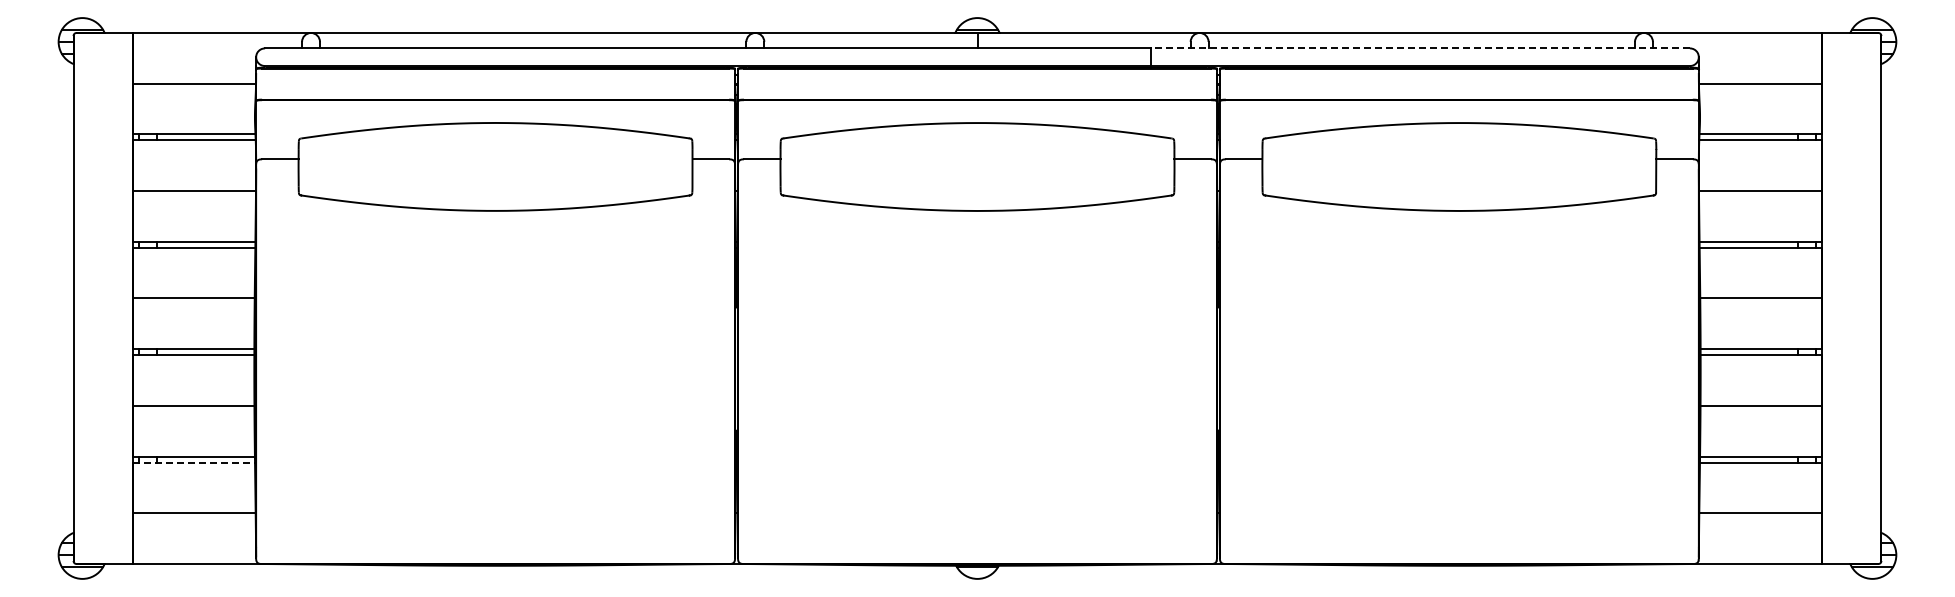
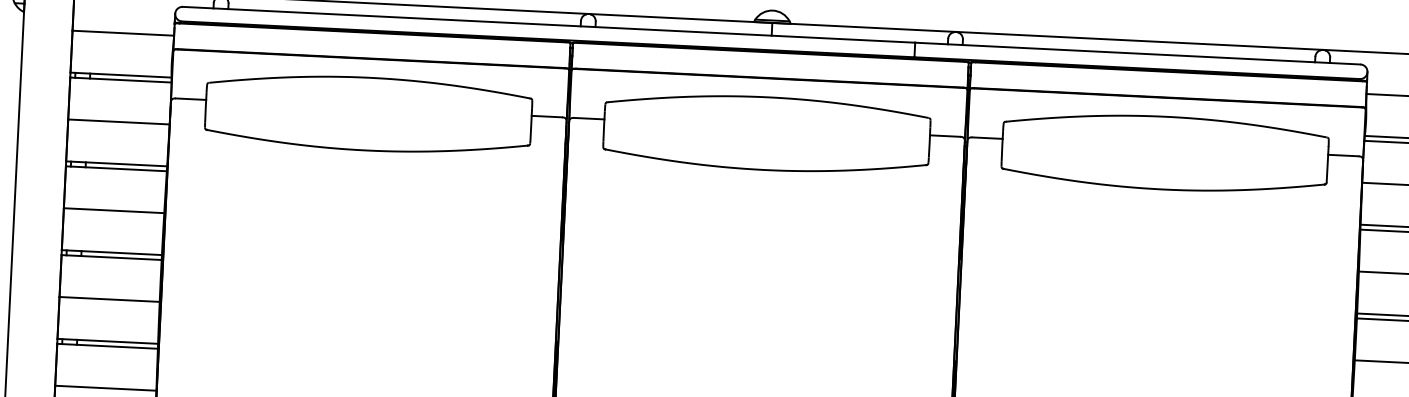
line: (1420, 48) -> (1137, 53), dashed -> solid
line: (194, 462) -> (107, 346), dashed -> solid

